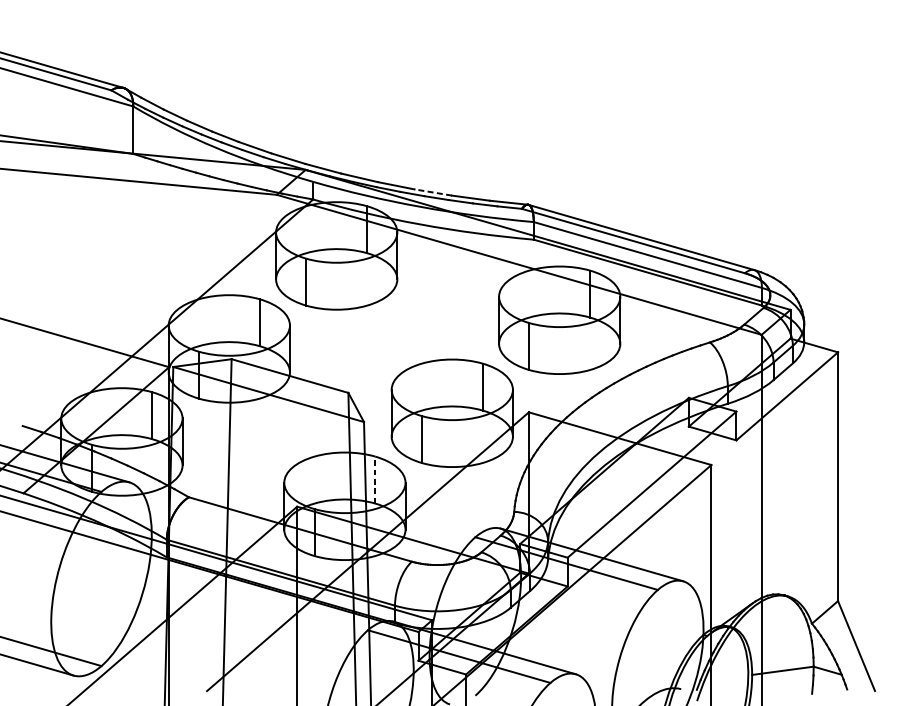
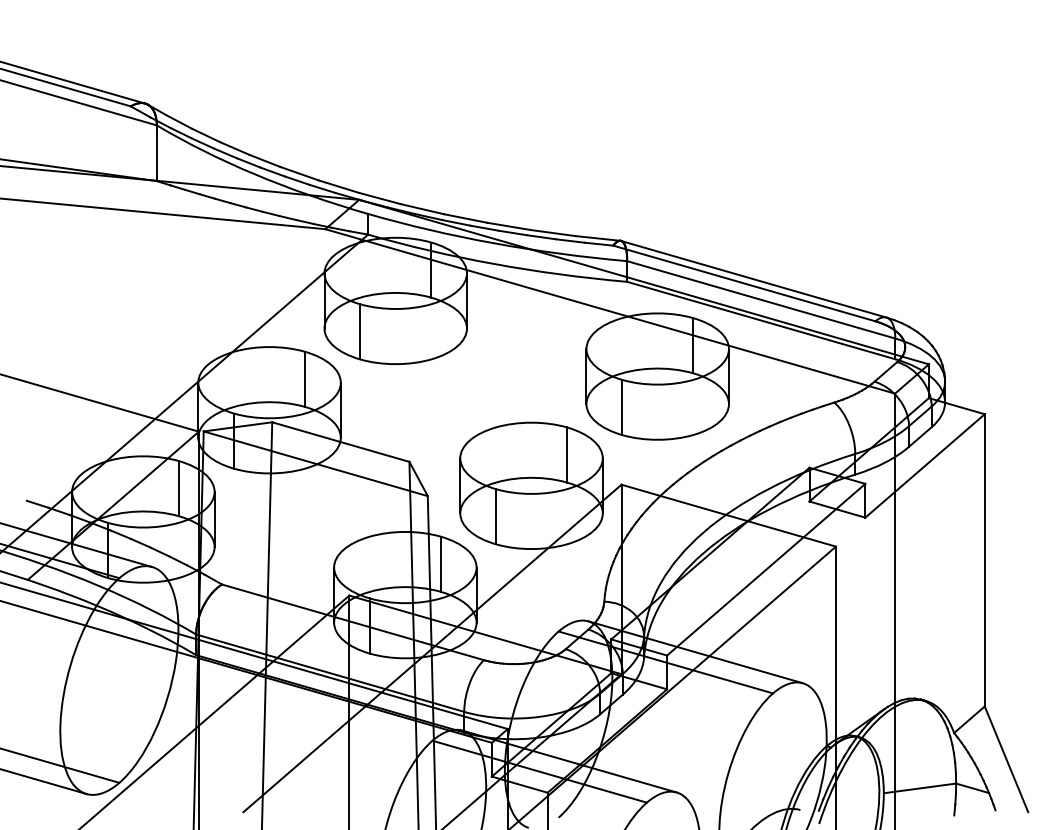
line: (432, 192) -> (508, 226), dashed -> solid
line: (374, 480) -> (440, 564), dashed -> solid

